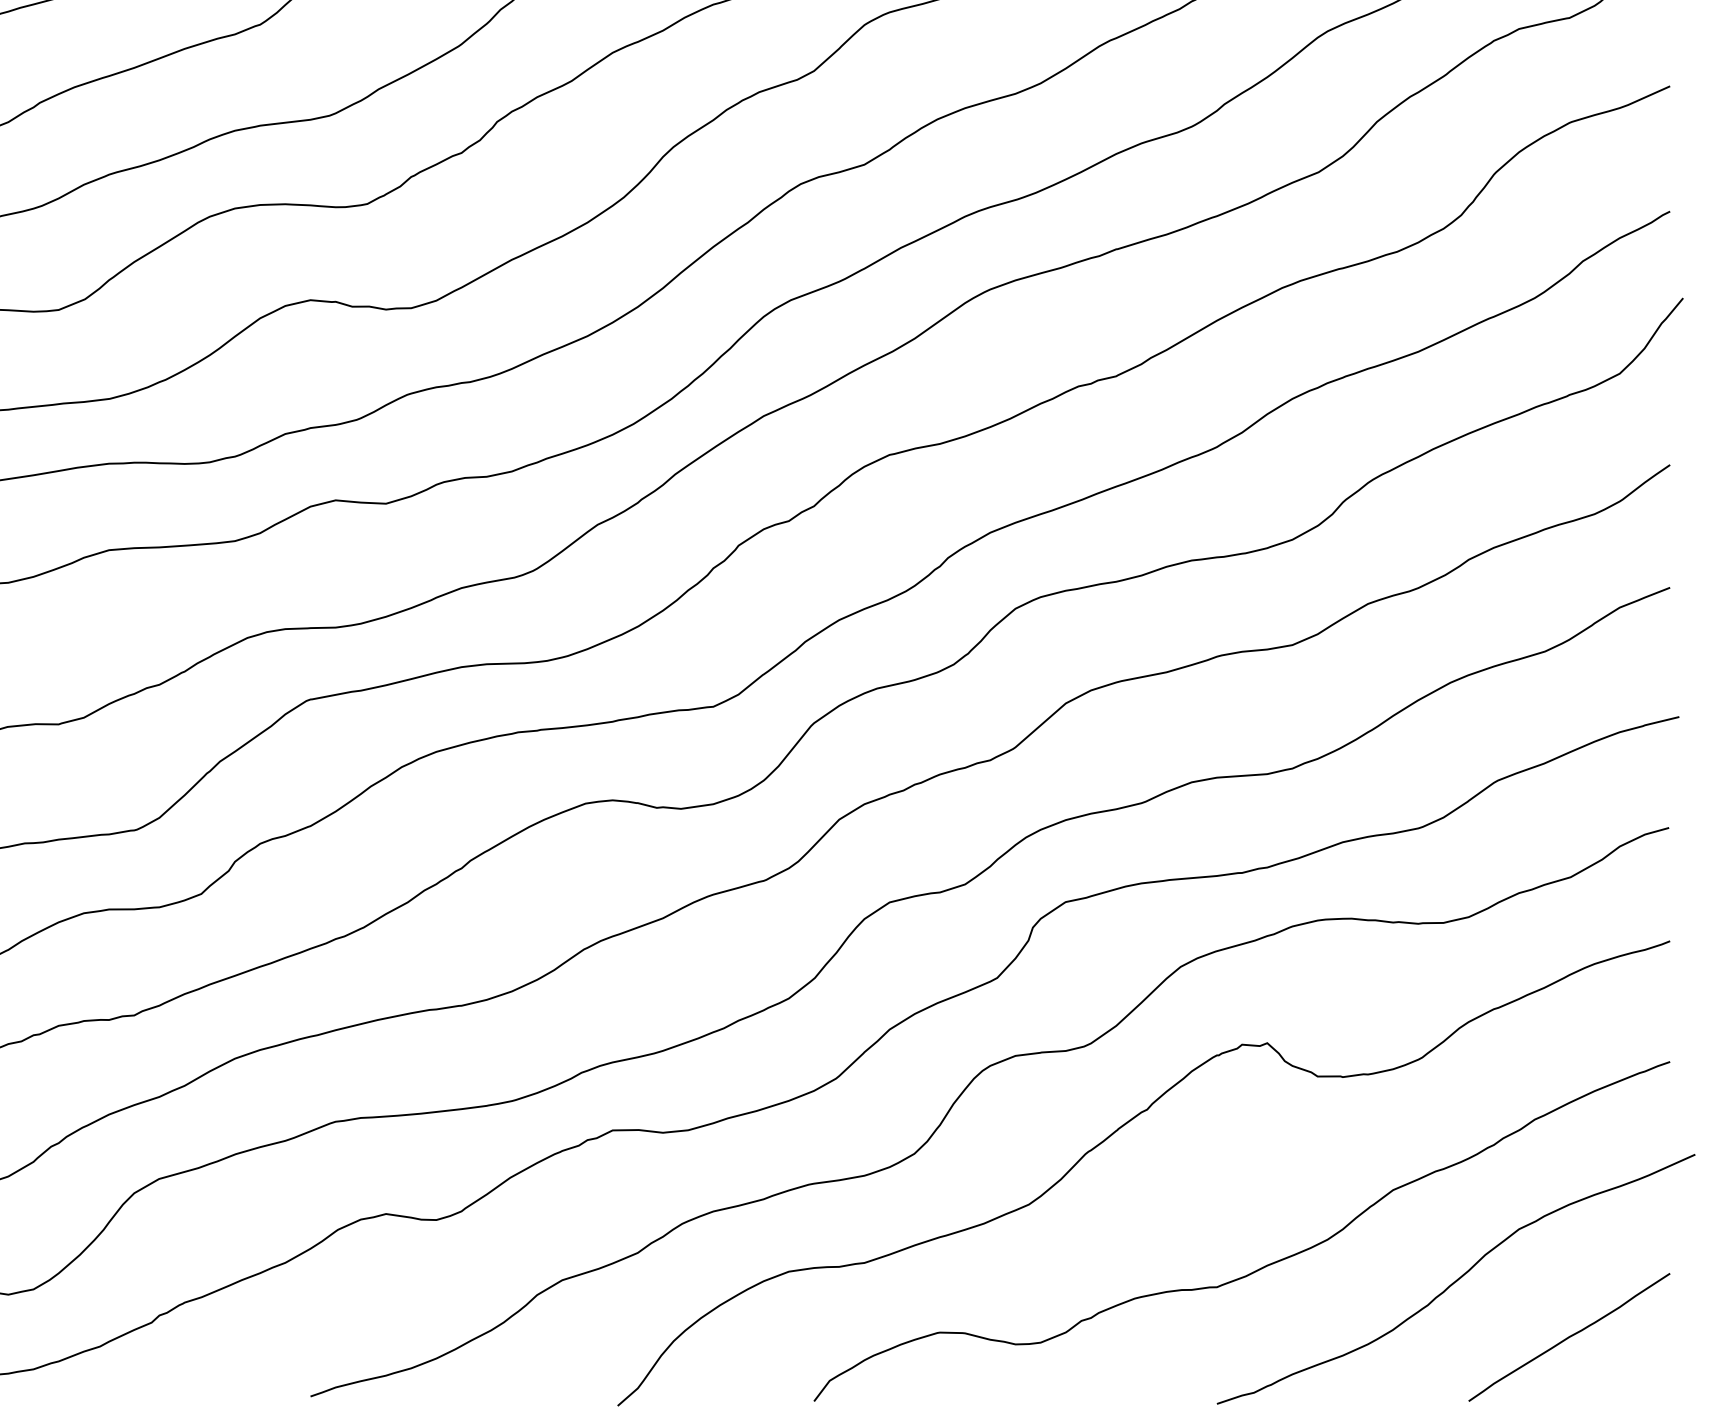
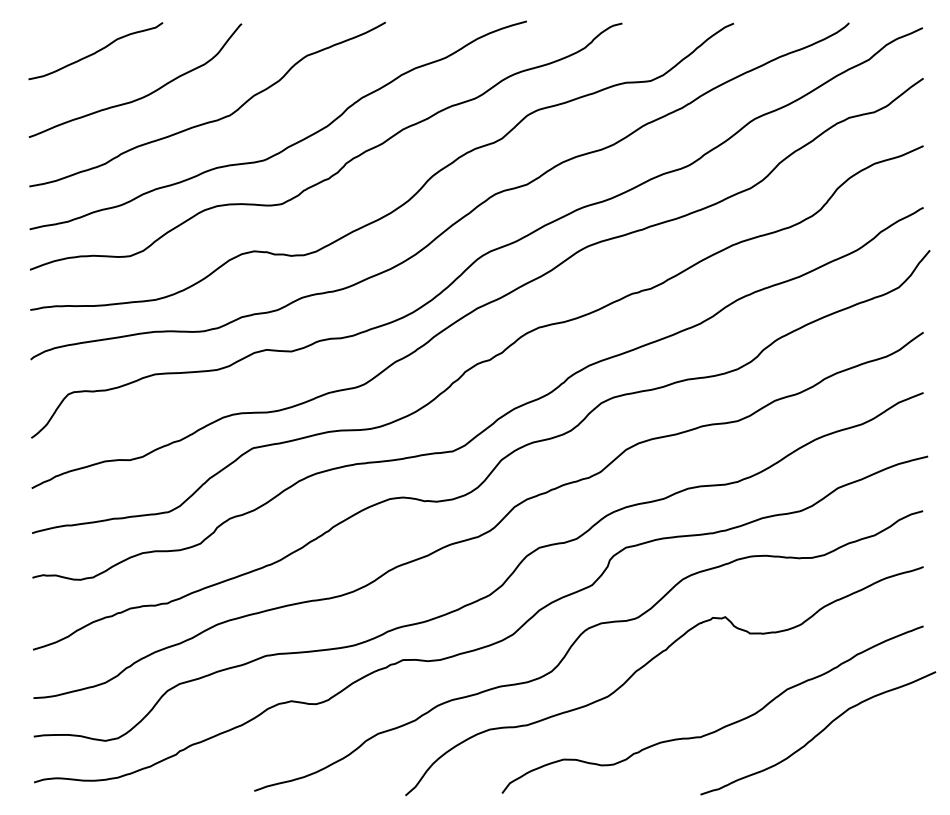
line: (1568, 1336) -> (873, 761), removed

